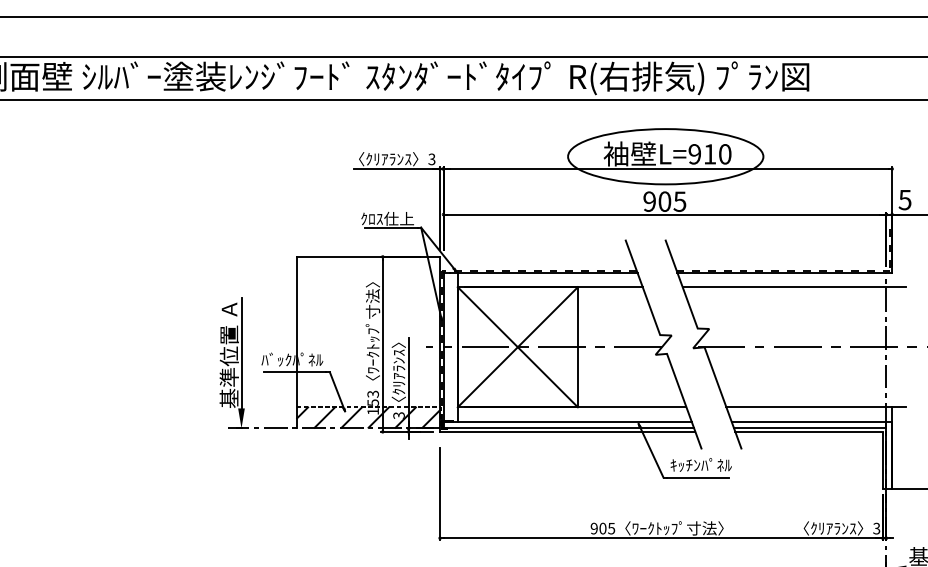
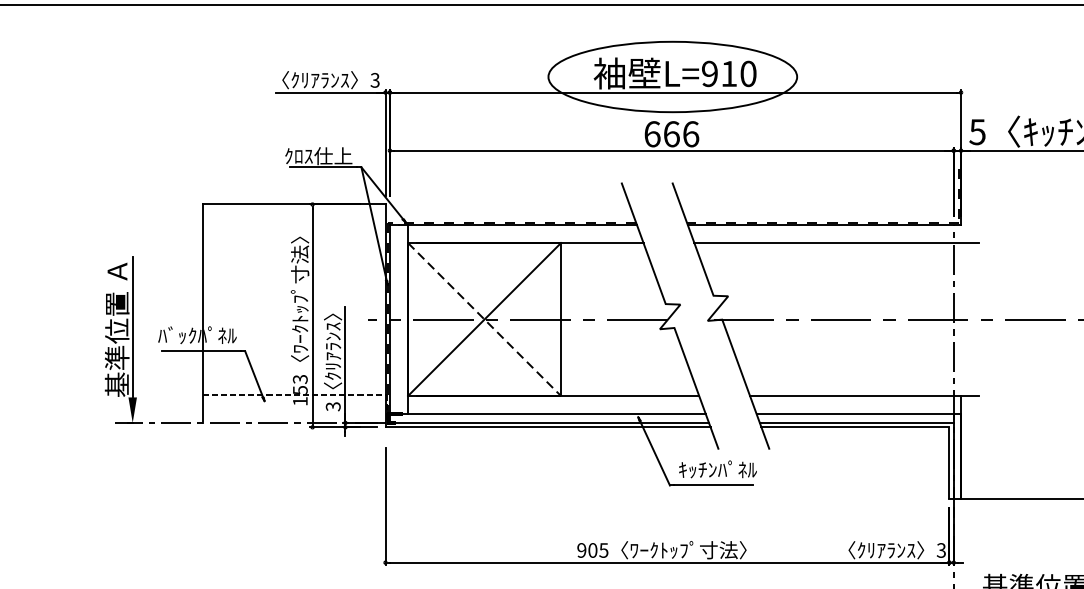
text: (664, 201) -> (671, 134), 905 -> 666
line: (517, 347) -> (484, 319), solid -> dashed
hatch: (368, 417) -> (294, 408), removed

